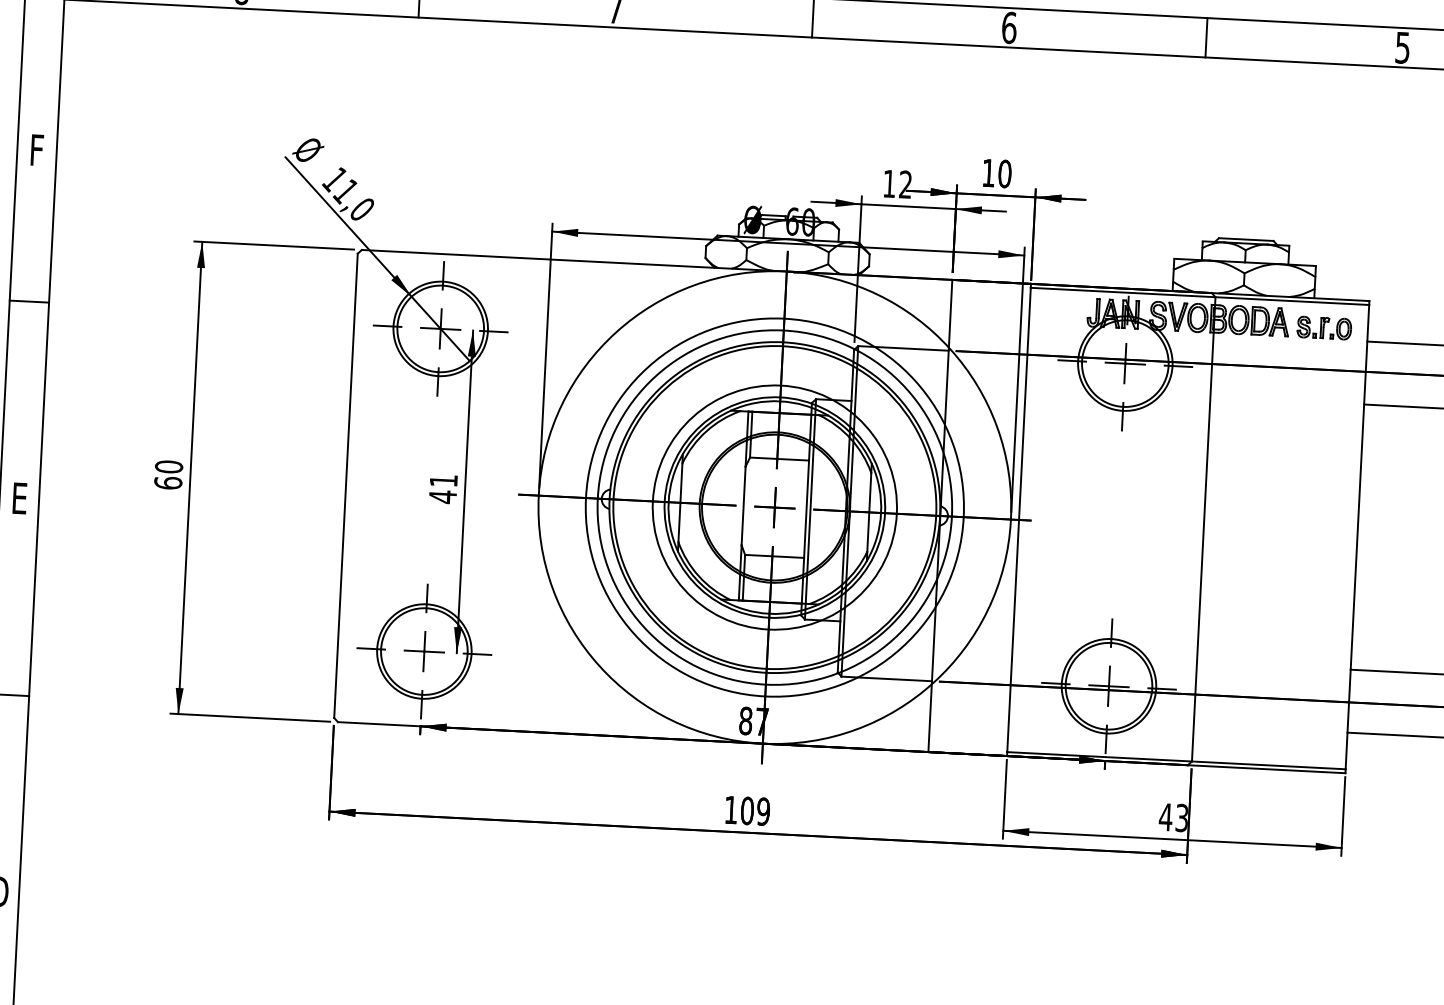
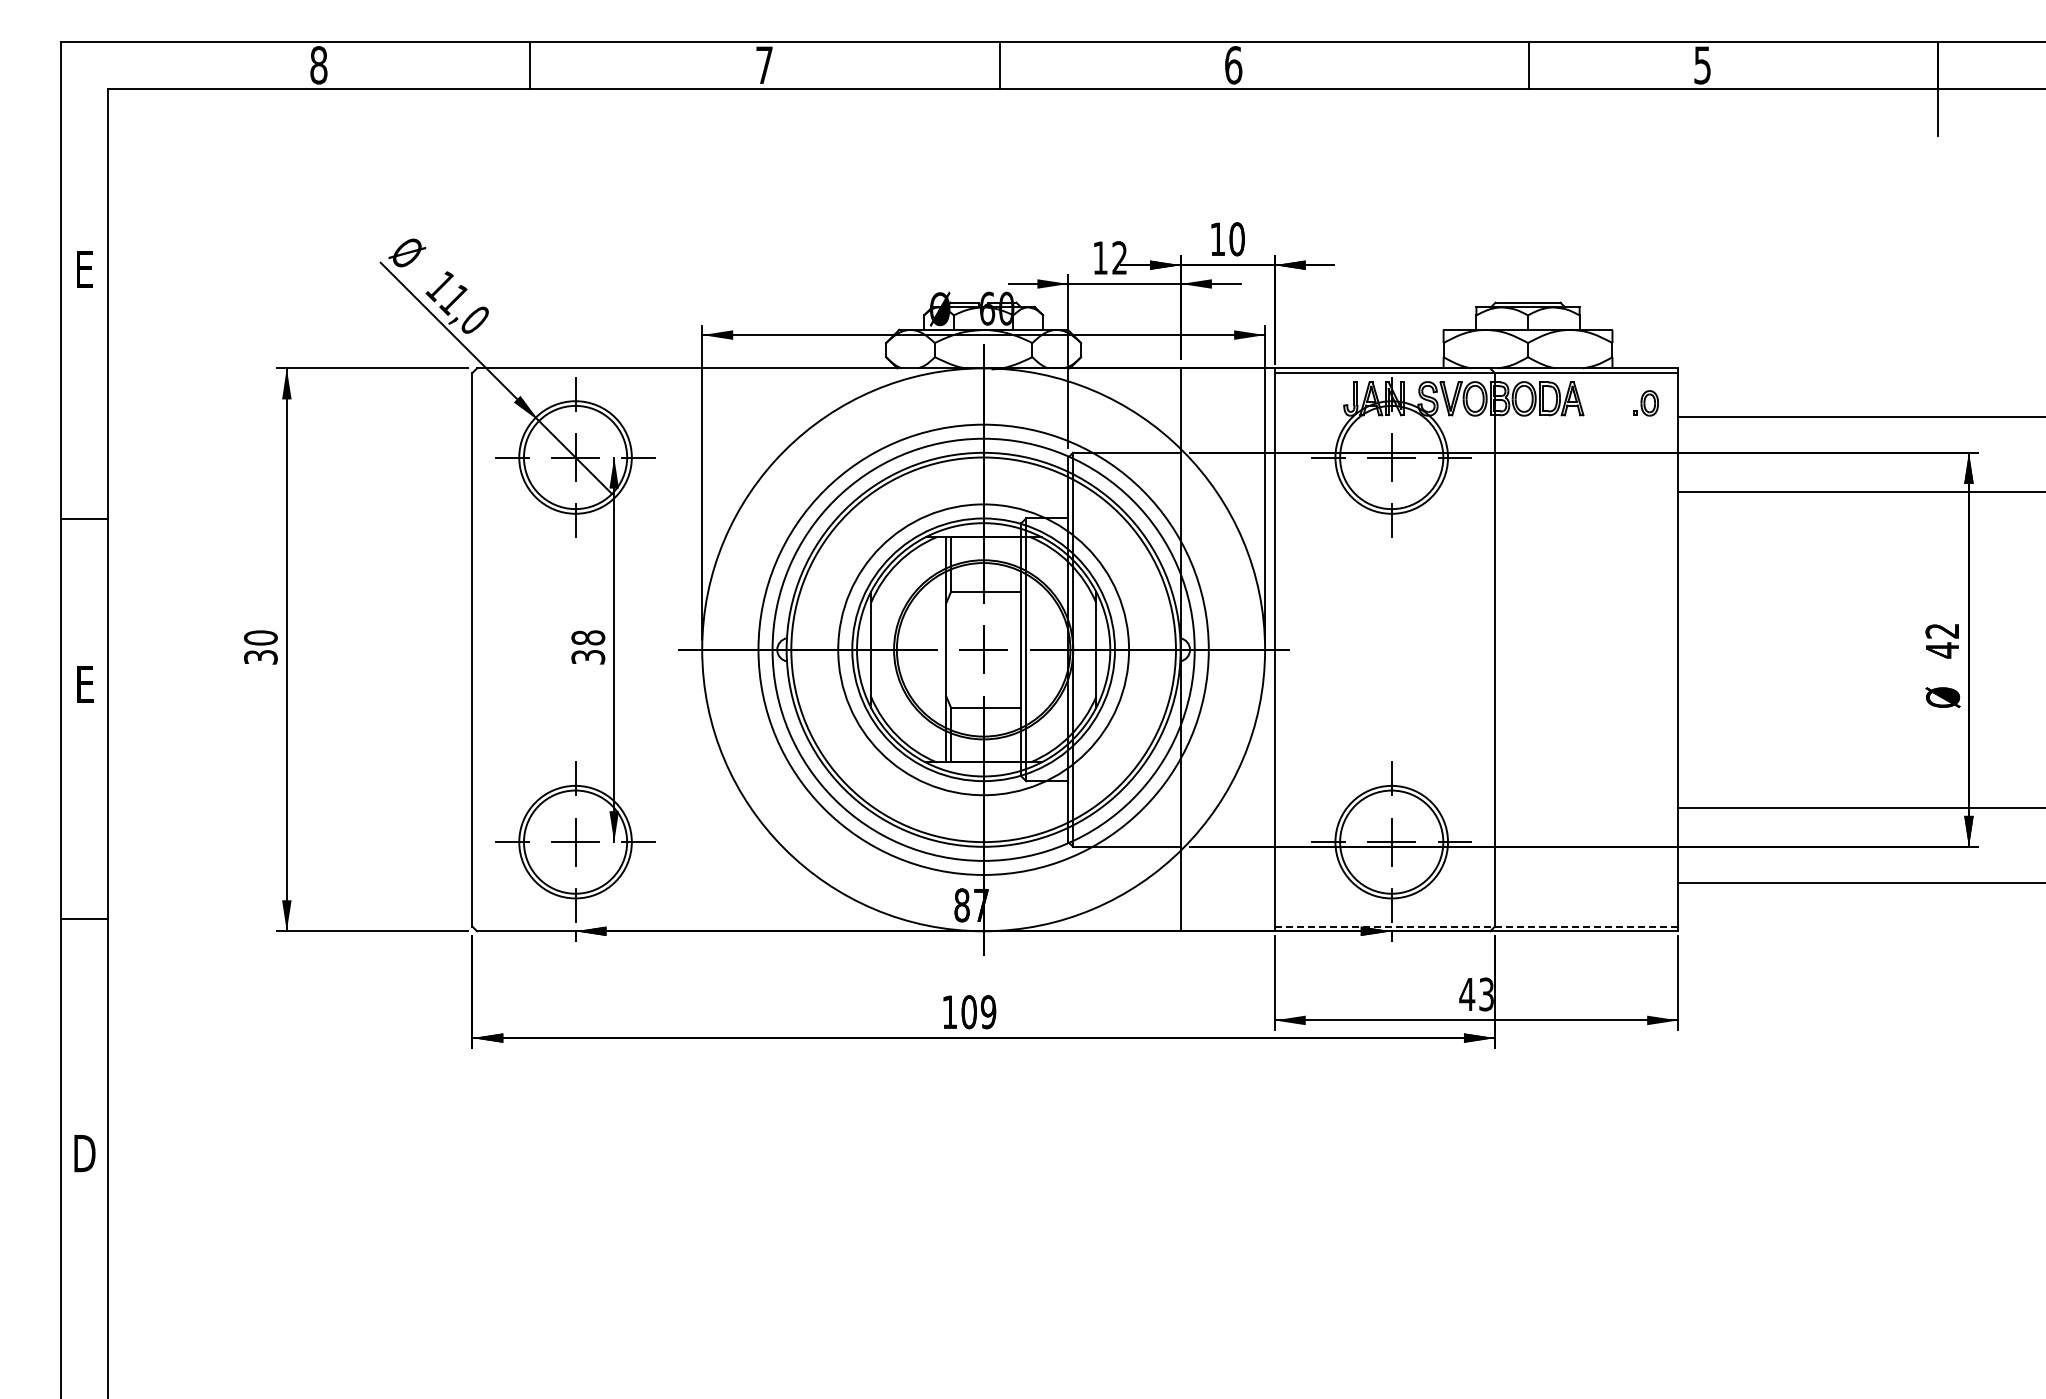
line: (1206, 37) -> (1528, 64), moved
text: (36, 150) -> (84, 269), F -> E
line: (29, 301) -> (84, 518), moved
part: (1312, 327) -> (1612, 403), removed
text: (167, 482) -> (260, 656), 60 -> 30
text: (443, 488) -> (588, 647), 41 -> 38
line: (1176, 760) -> (1476, 926), solid -> dashed

